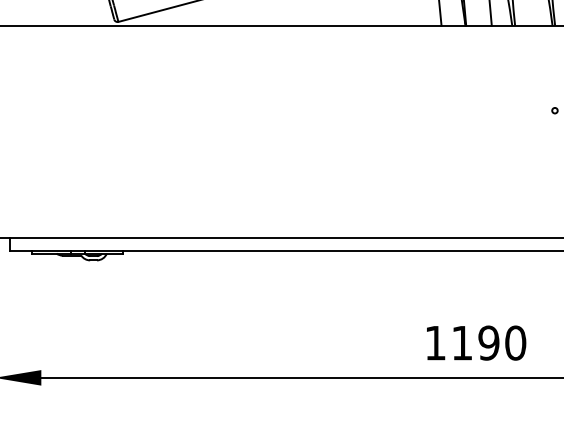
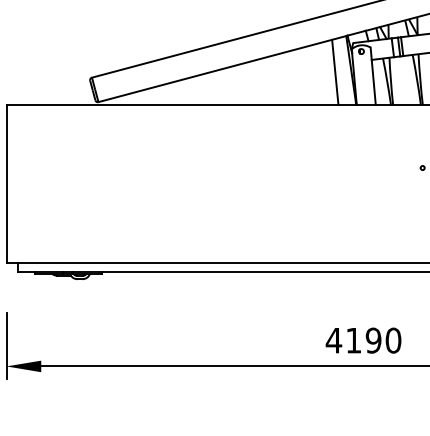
text: (434, 342) -> (333, 340), 1190 -> 4190

